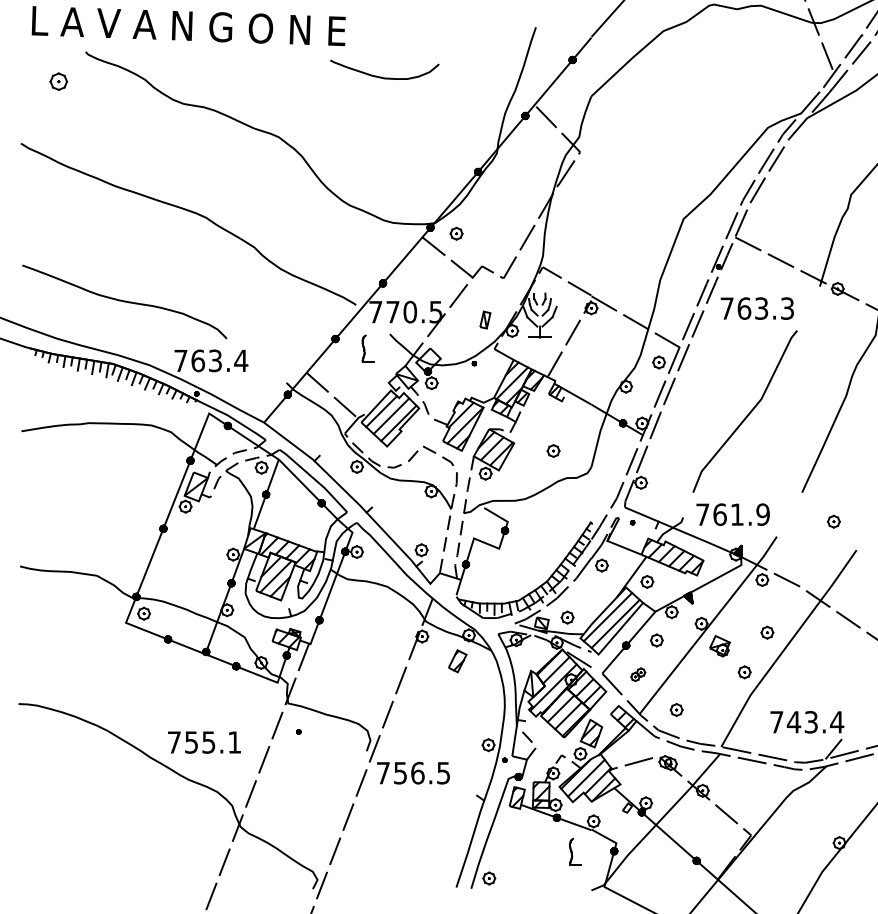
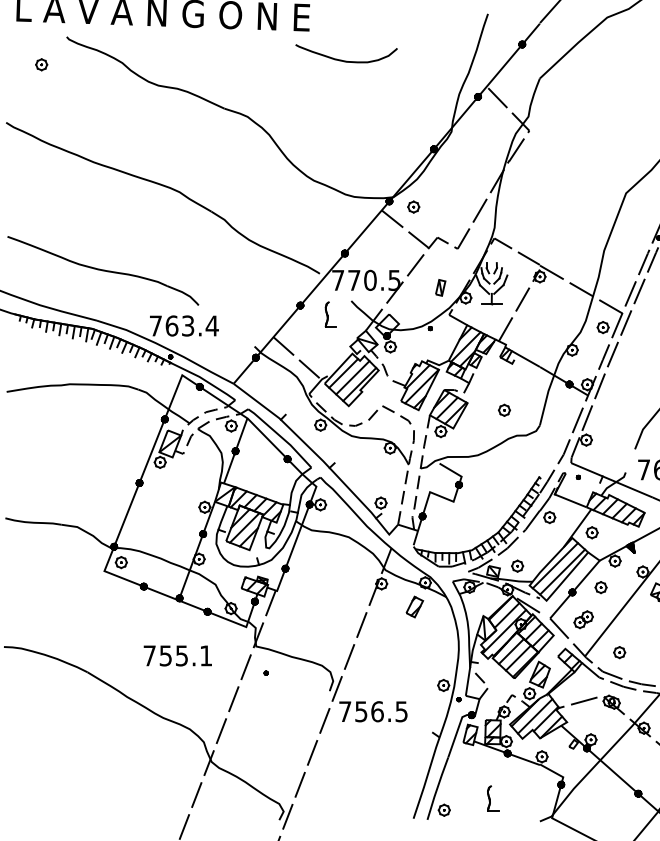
part: (58, 81) -> (41, 64), size x0.71
part: (638, 674) -> (583, 619), size x1.43
text: (204, 742) -> (177, 655), moved
part: (575, 851) -> (493, 798), moved

